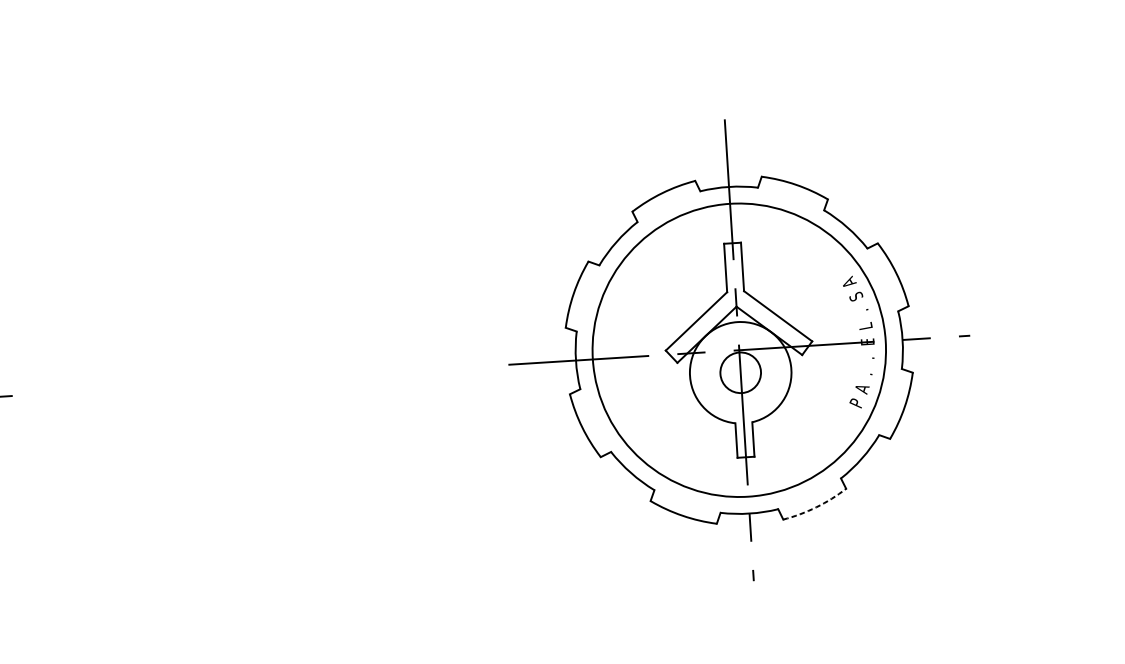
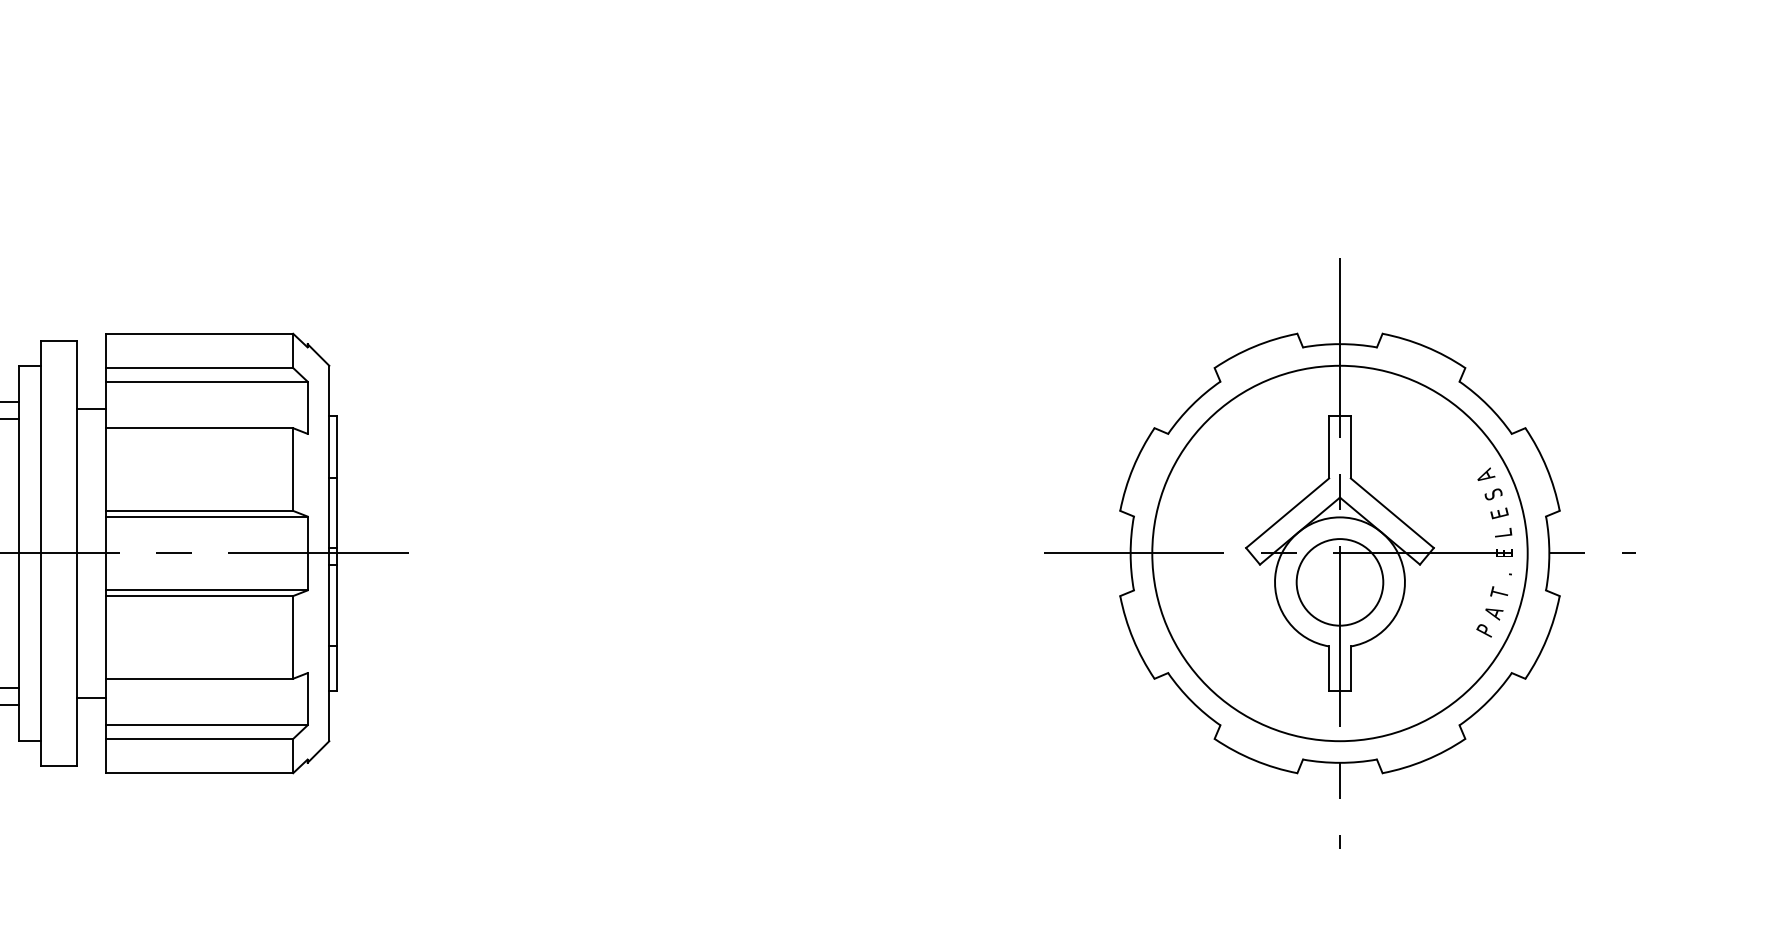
text: (861, 311) -> (1499, 513), . -> E
circle: (740, 372) -> (1339, 582), size x1.67
text: (864, 372) -> (1497, 591), . -> T
arc: (816, 507) -> (1425, 760), dashed -> solid

